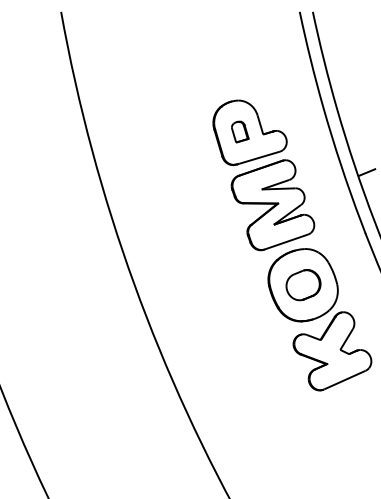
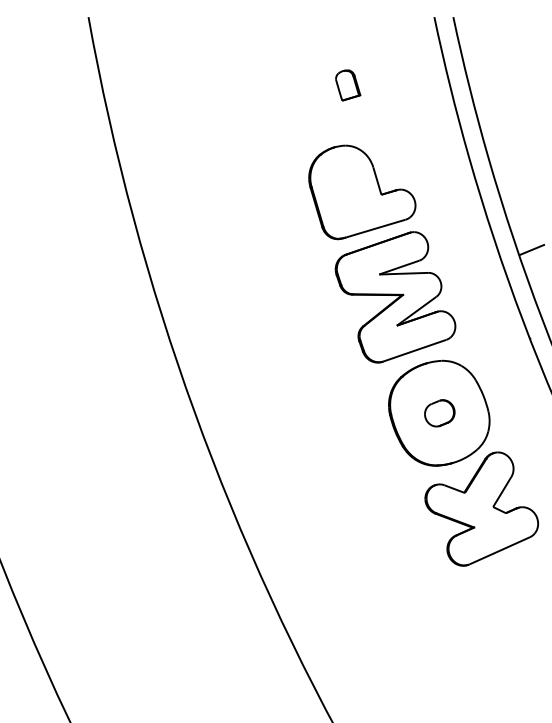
part: (240, 131) -> (348, 84), moved
part: (303, 285) -> (439, 413), size x0.6

